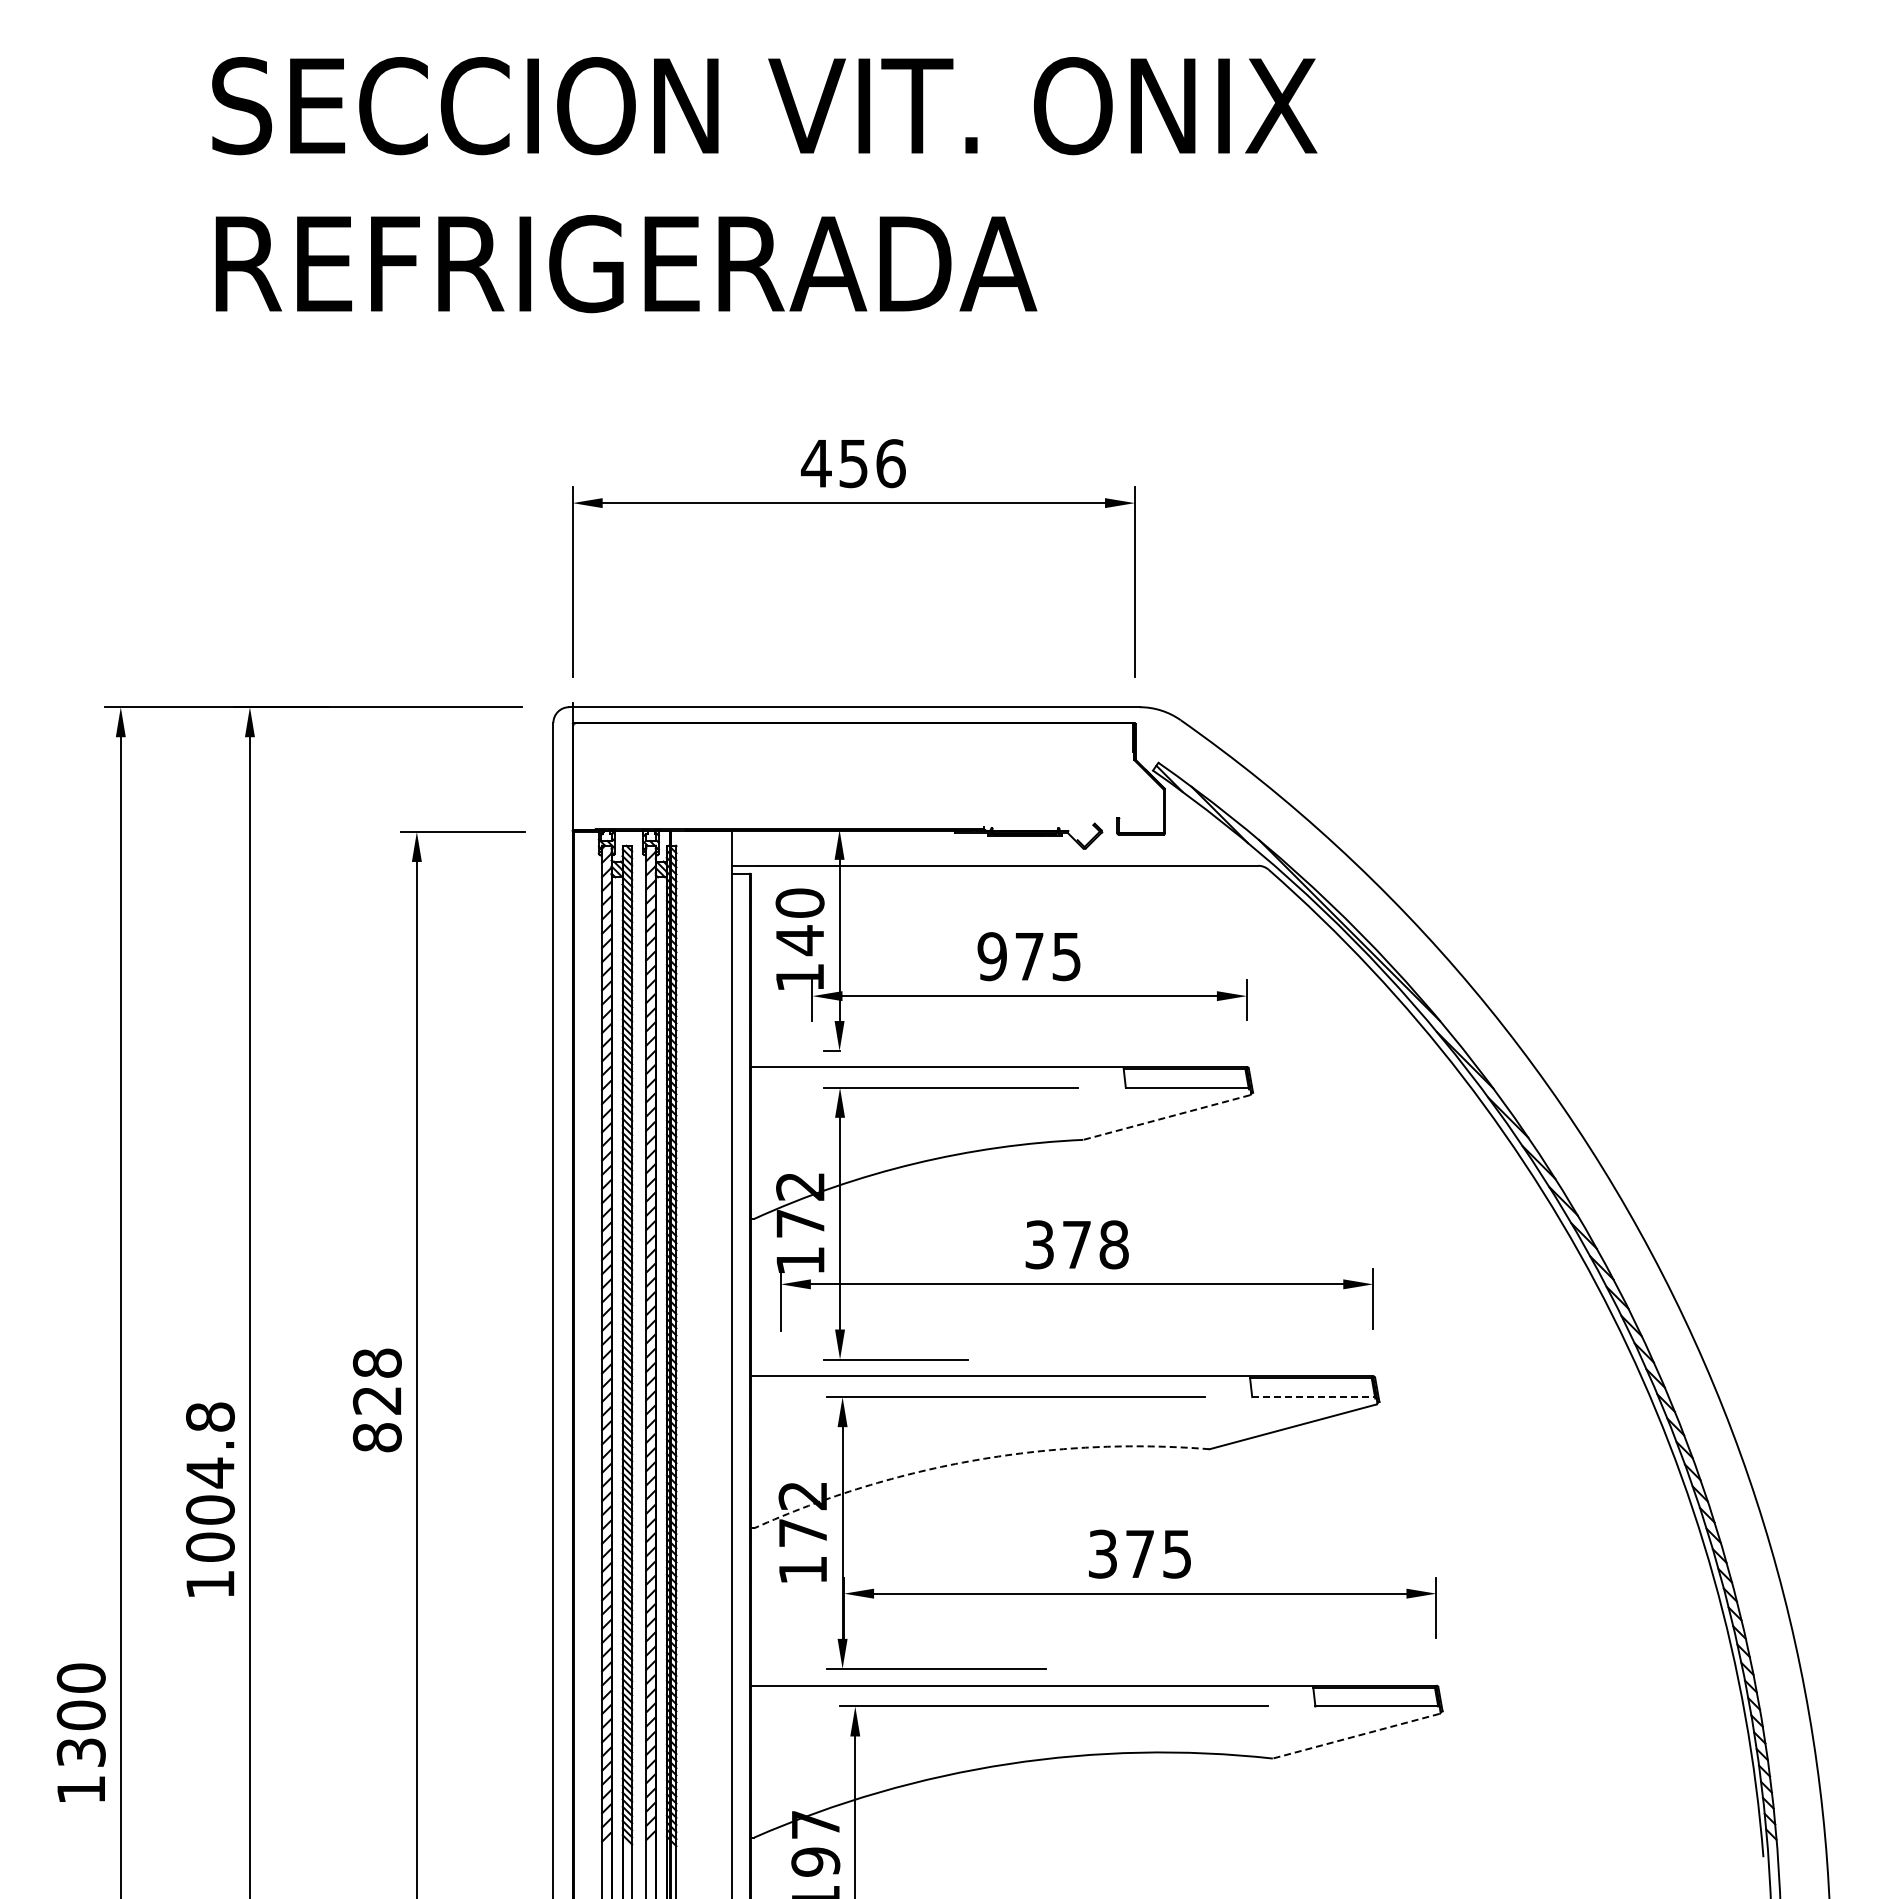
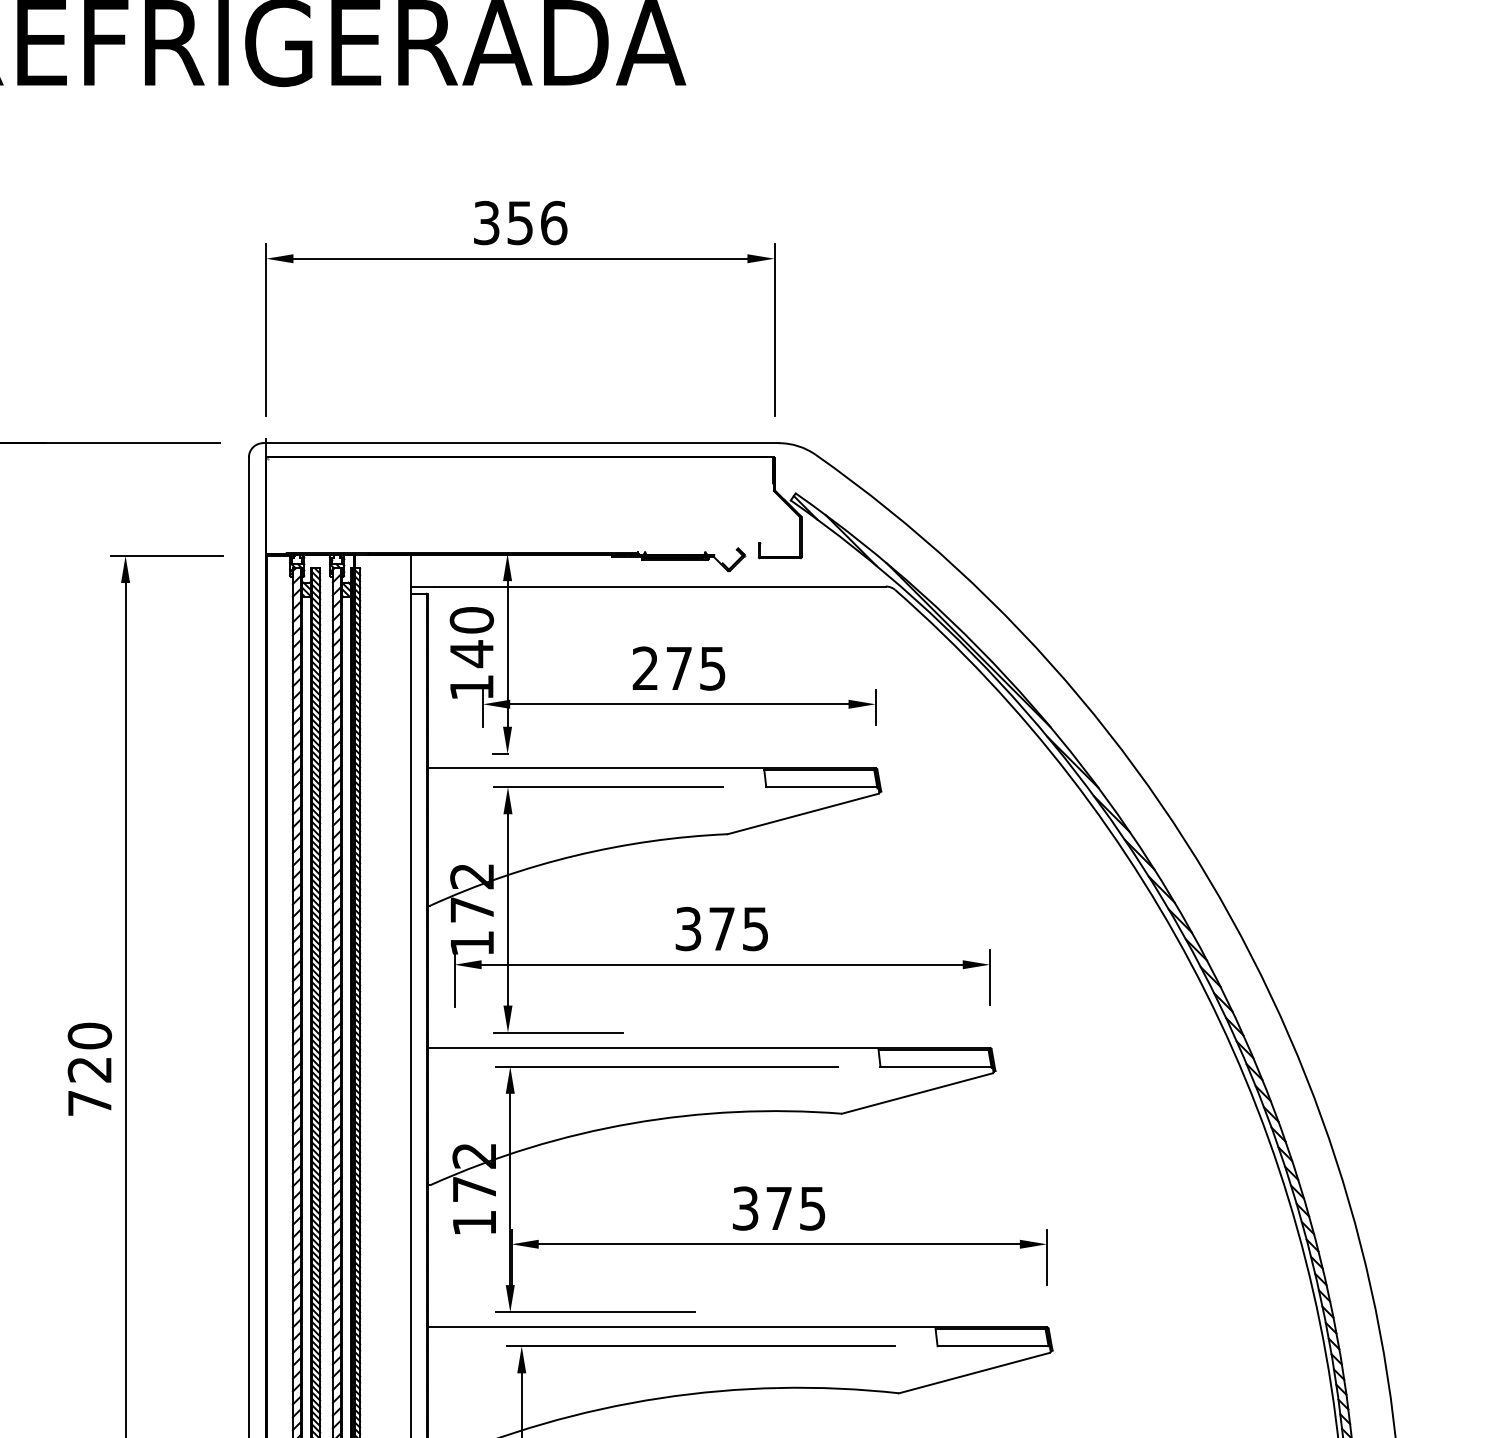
text: (815, 463) -> (485, 222), 456 -> 356
text: (991, 956) -> (644, 668), 975 -> 275
line: (1166, 1117) -> (802, 813), dashed -> solid
text: (1113, 1244) -> (755, 928), 378 -> 375
line: (1314, 1397) -> (936, 1066), dashed -> solid
text: (376, 1400) -> (89, 1069), 828 -> 720
arc: (976, 1460) -> (631, 1123), dashed -> solid
line: (1355, 1736) -> (973, 1373), dashed -> solid

